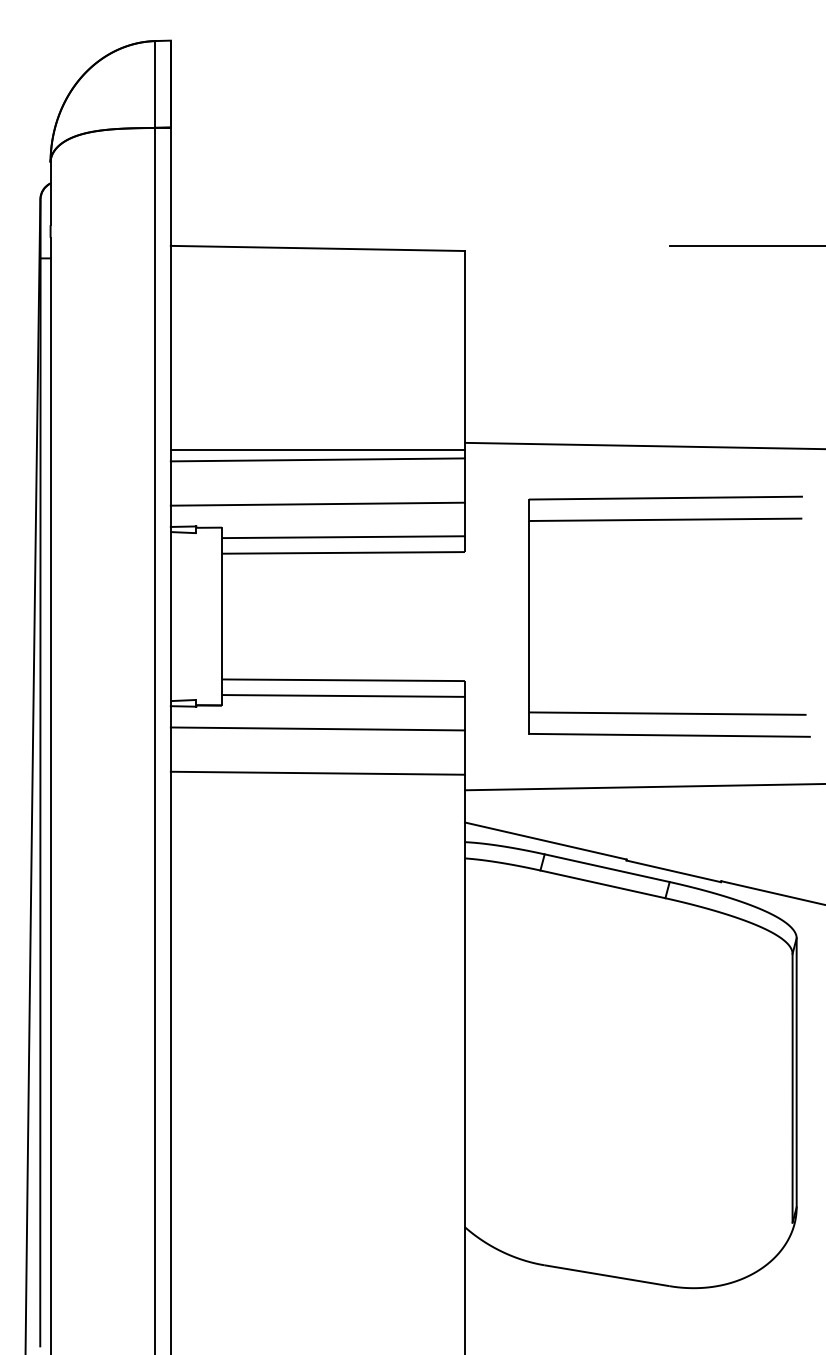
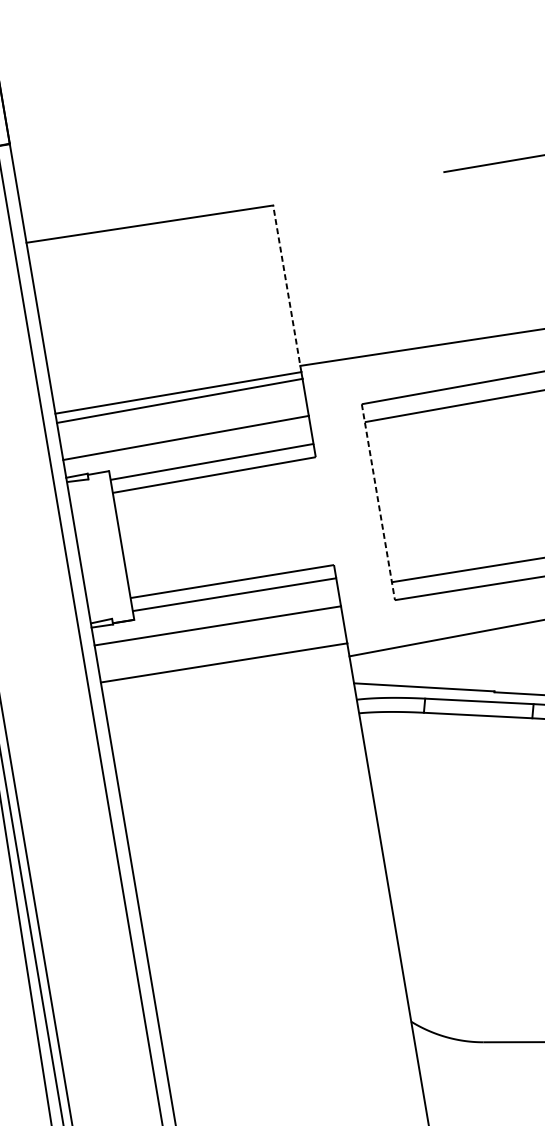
line: (464, 350) -> (286, 288), solid -> dashed
line: (528, 617) -> (378, 502), solid -> dashed

